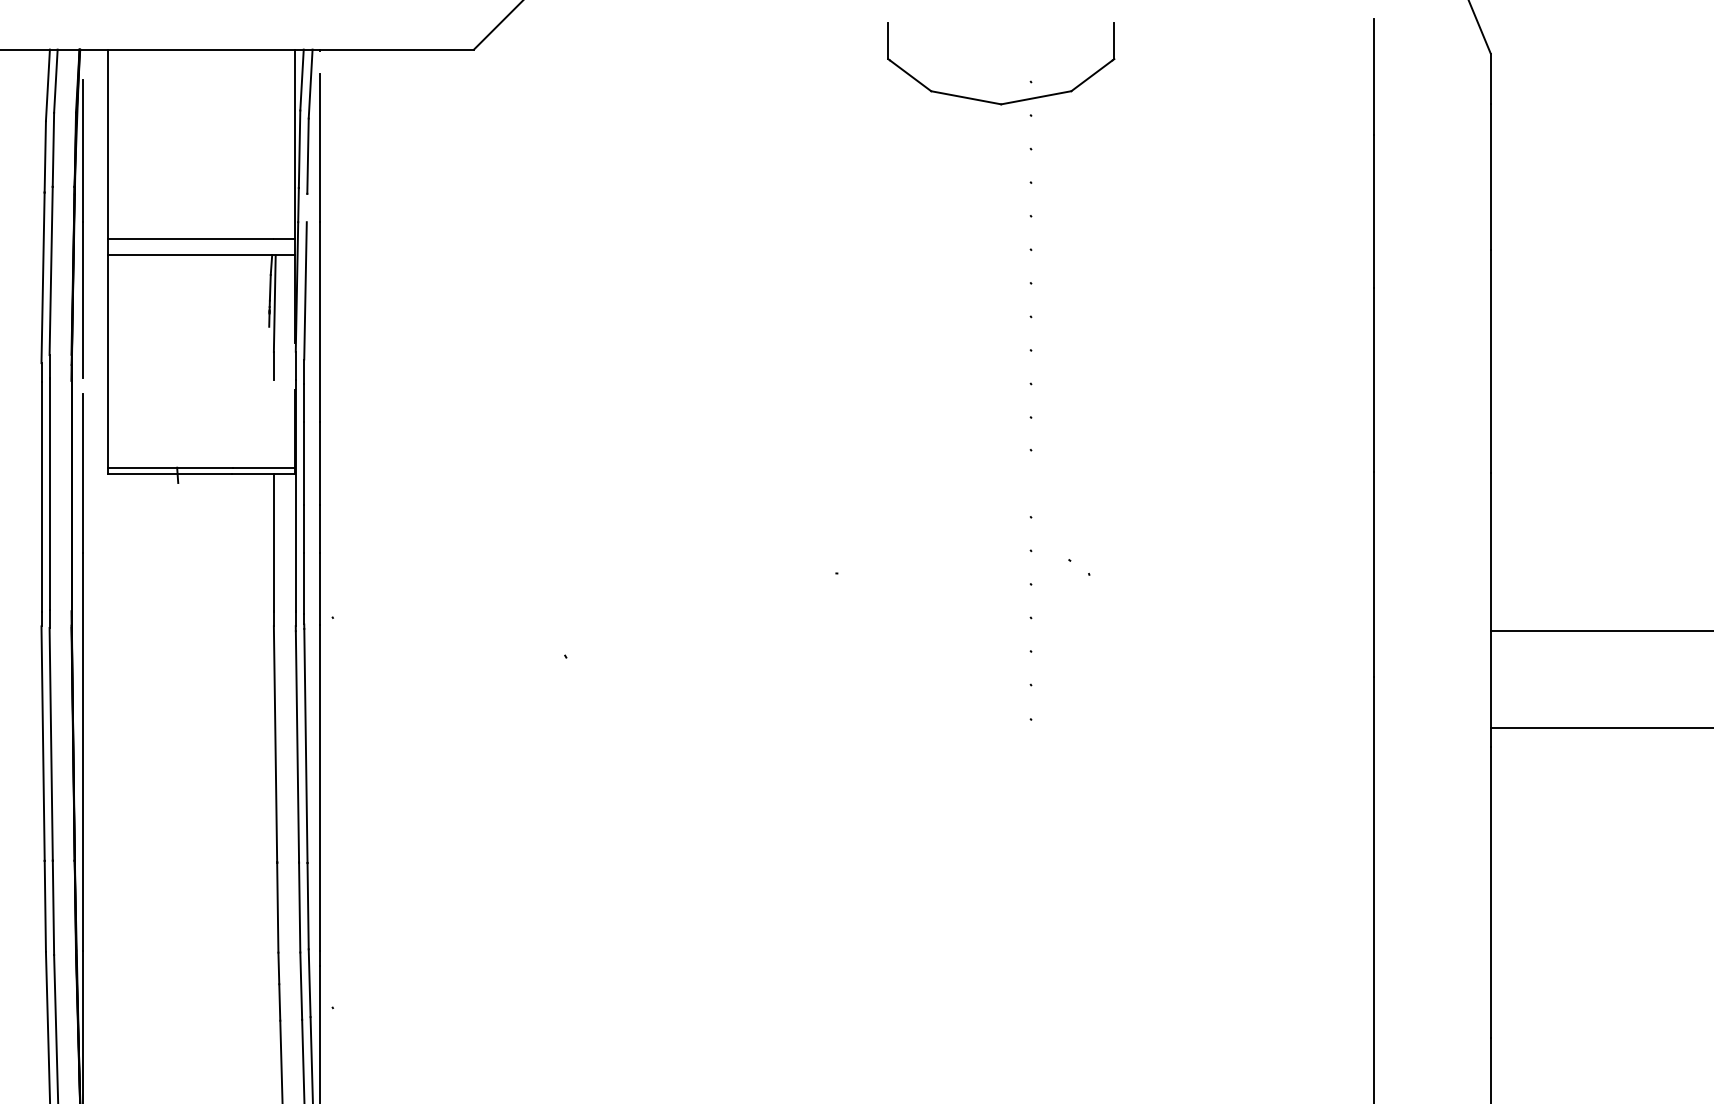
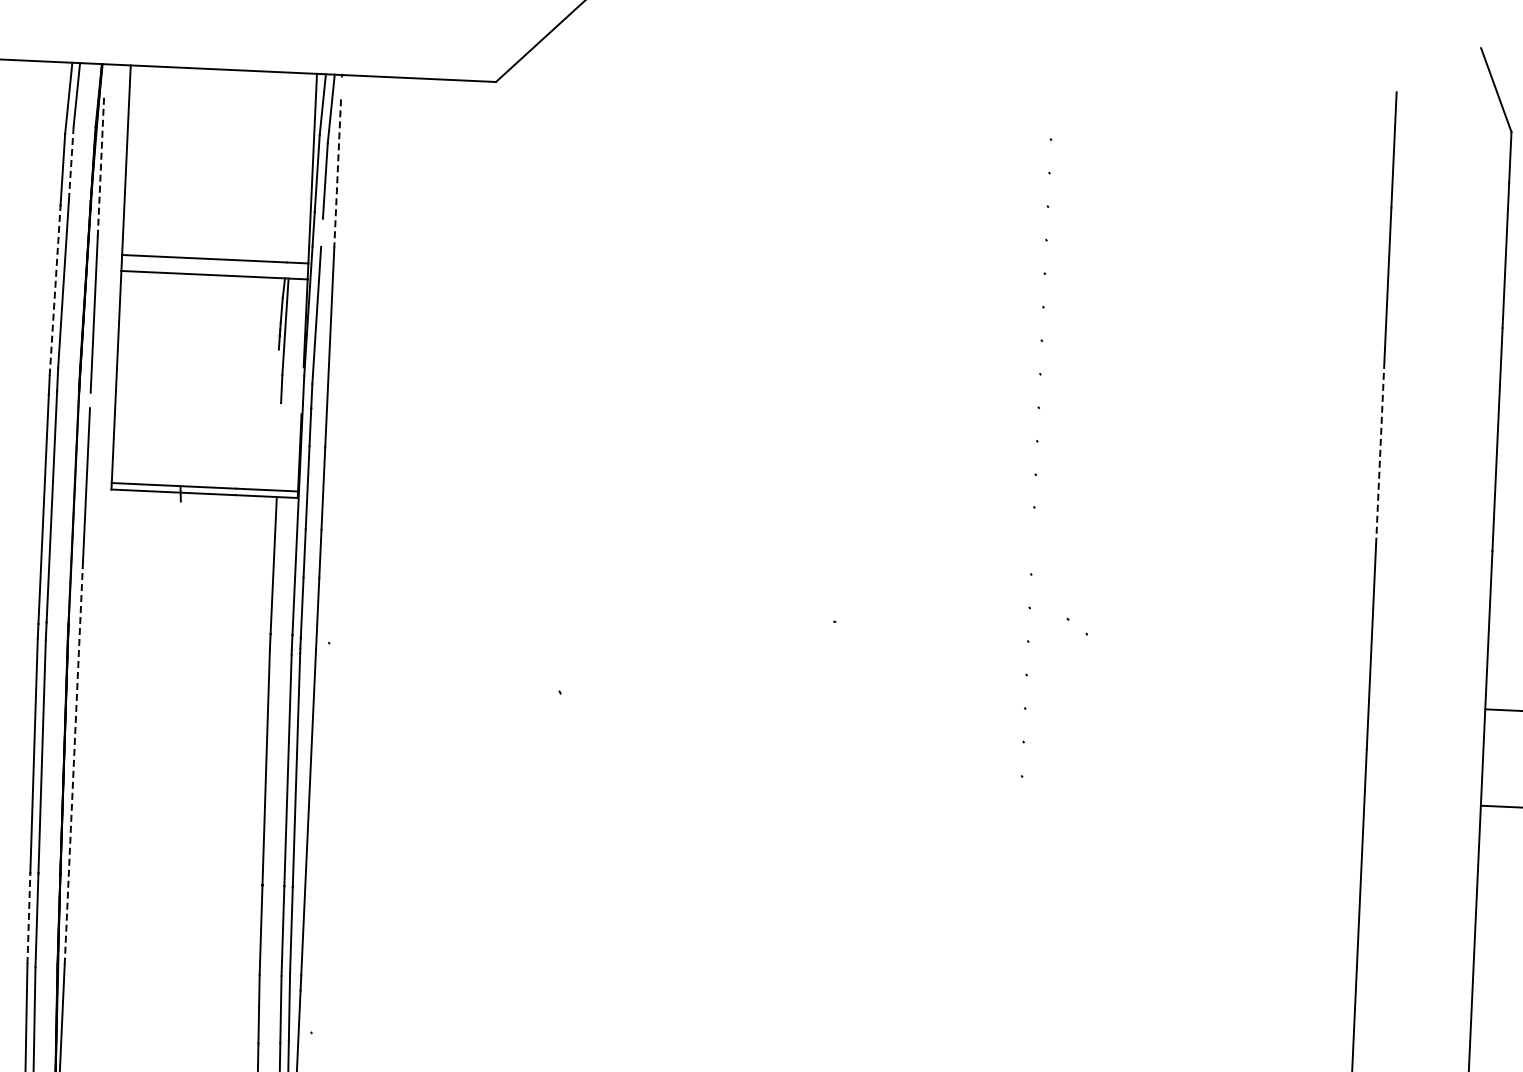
part: (1009, 101) -> (1028, 158), removed
line: (319, 148) -> (337, 173), solid -> dashed
line: (53, 149) -> (71, 162), solid -> dashed
line: (83, 151) -> (101, 166), solid -> dashed
line: (43, 277) -> (55, 290), solid -> dashed
line: (1374, 380) -> (1380, 453), solid -> dashed
line: (83, 752) -> (74, 766), solid -> dashed
line: (45, 905) -> (29, 917), solid -> dashed

